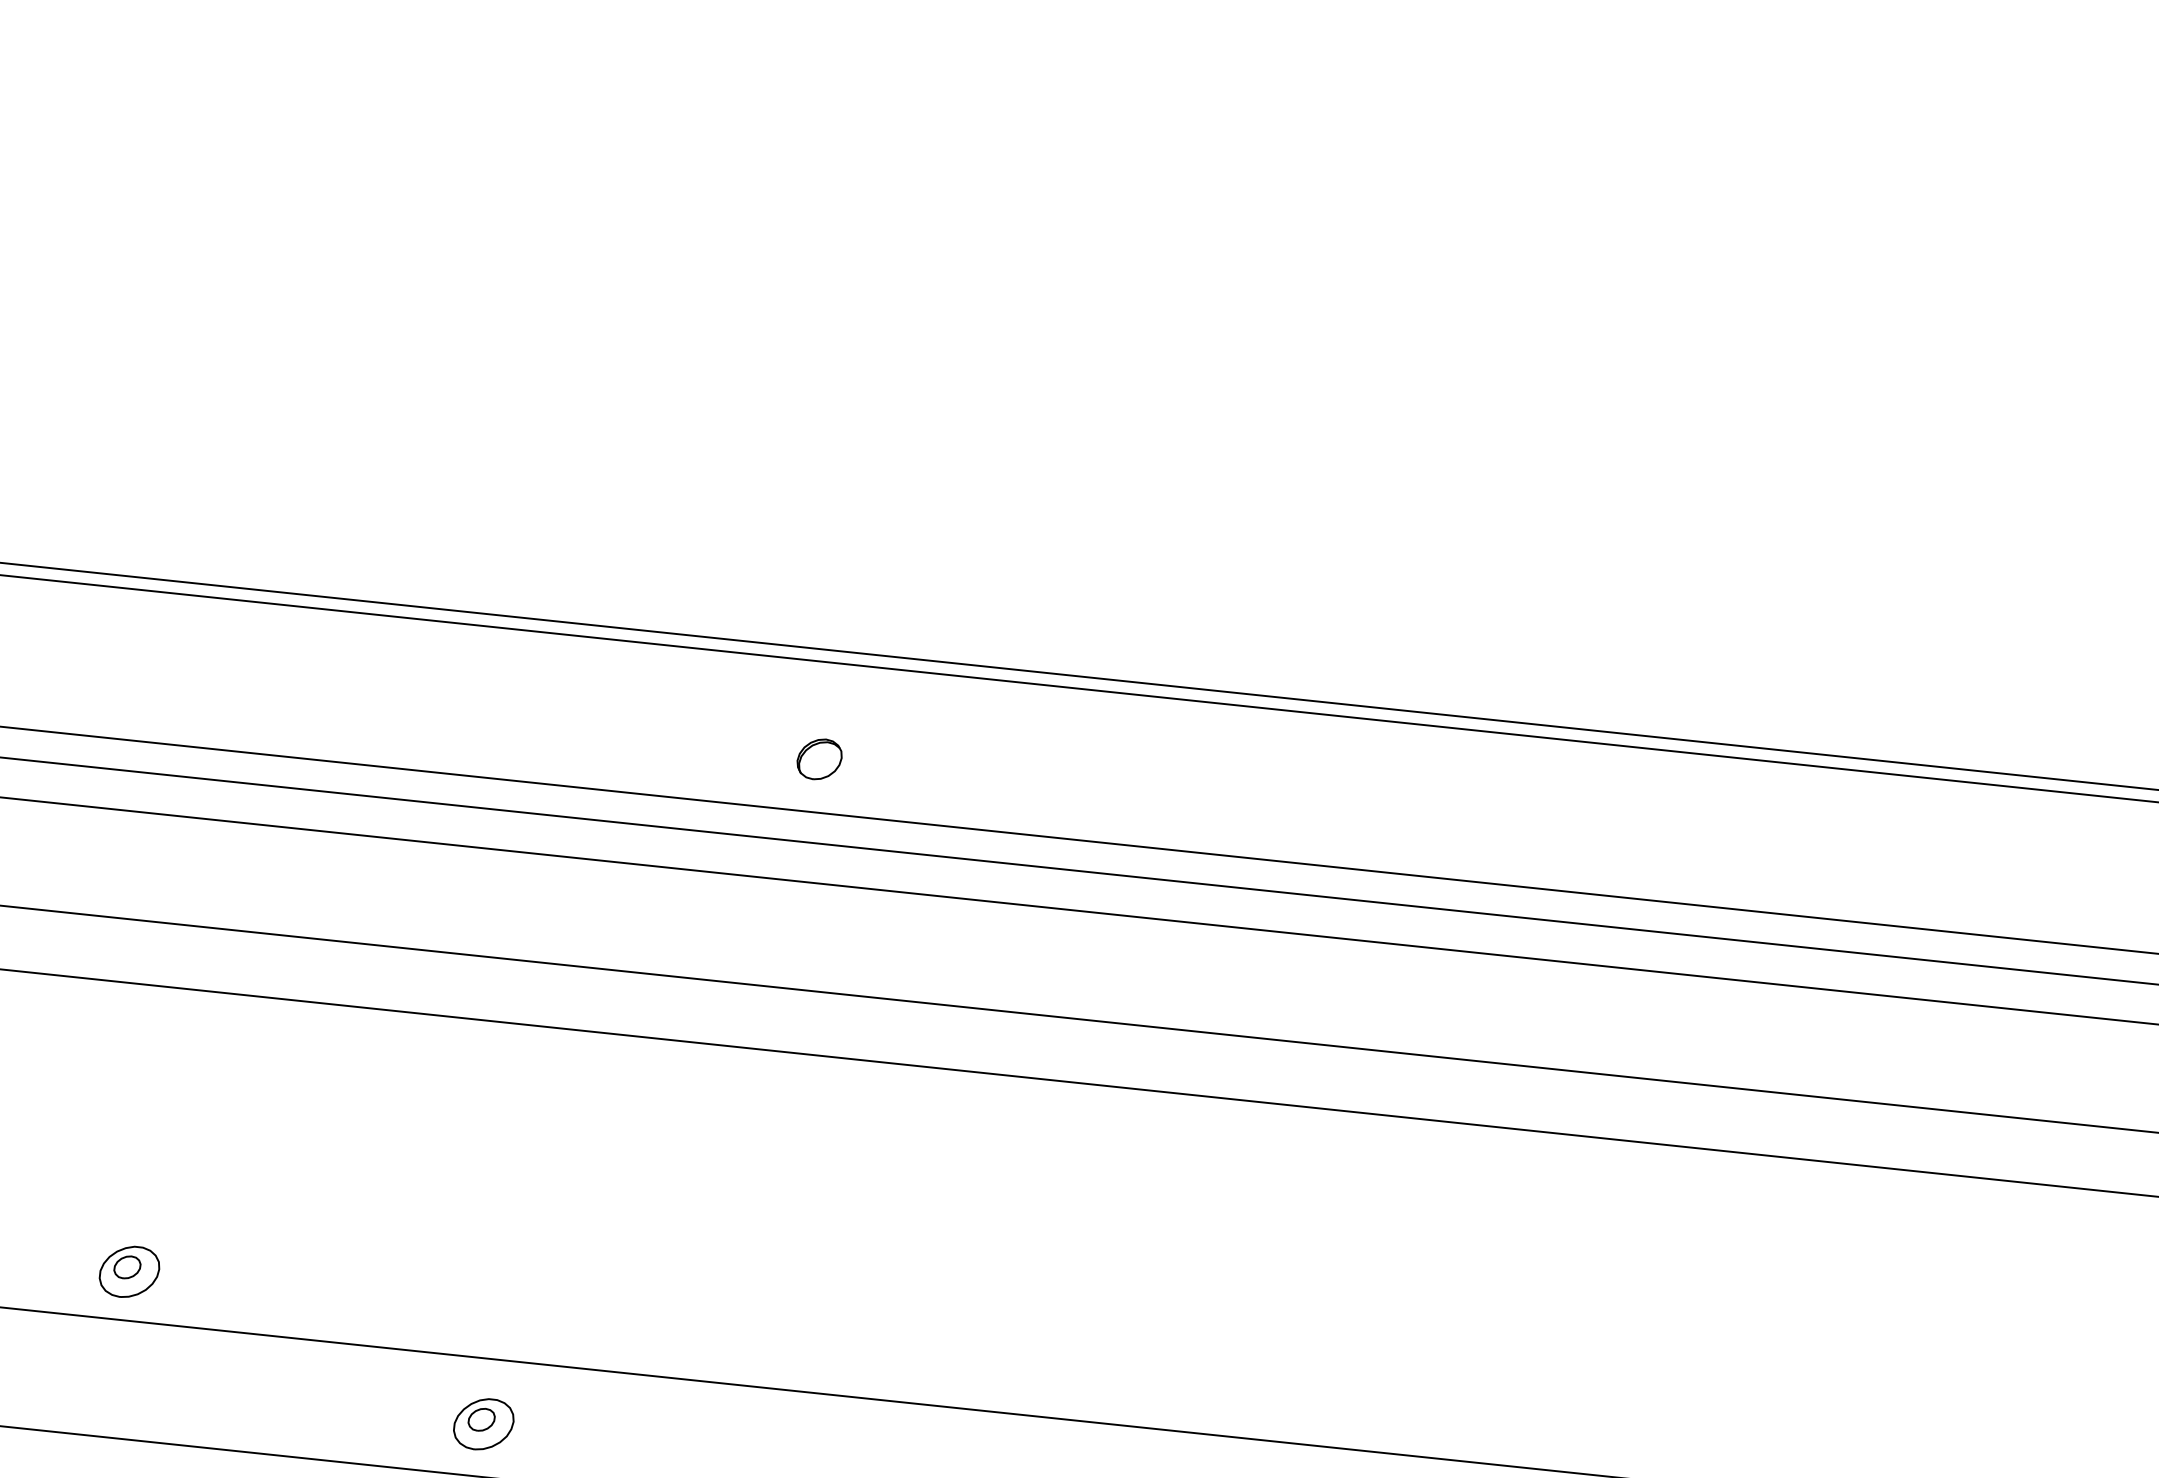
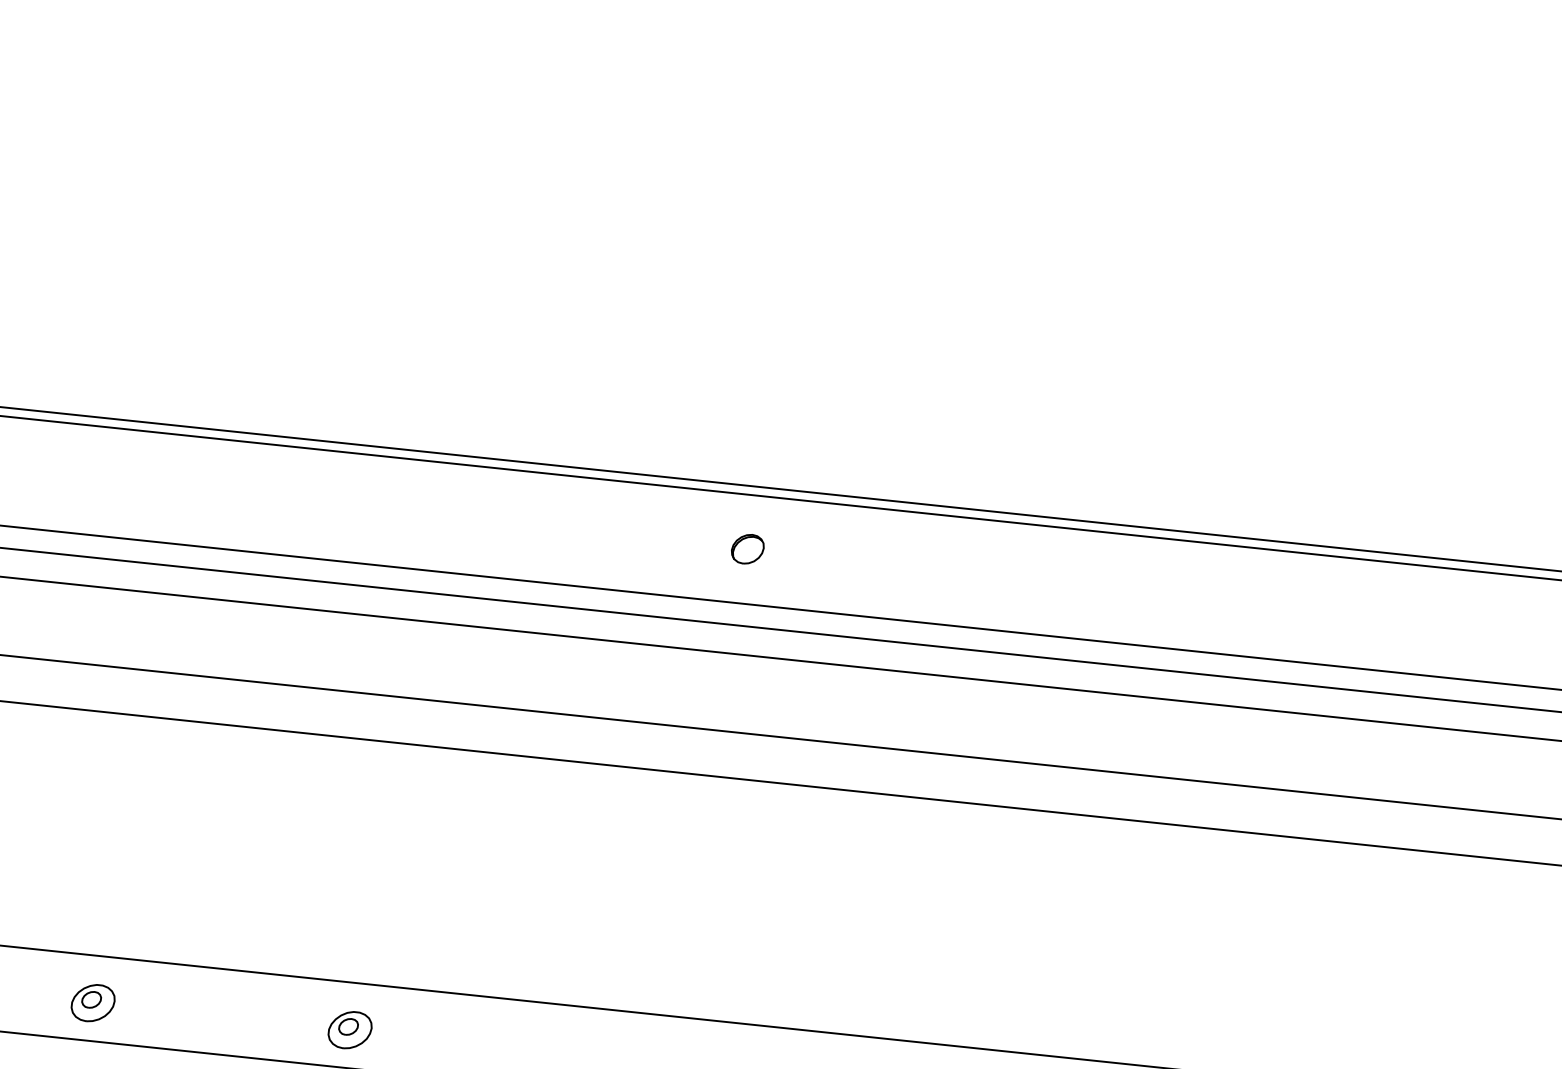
part: (819, 759) -> (747, 549), moved
part: (129, 1271) -> (93, 1002), moved

